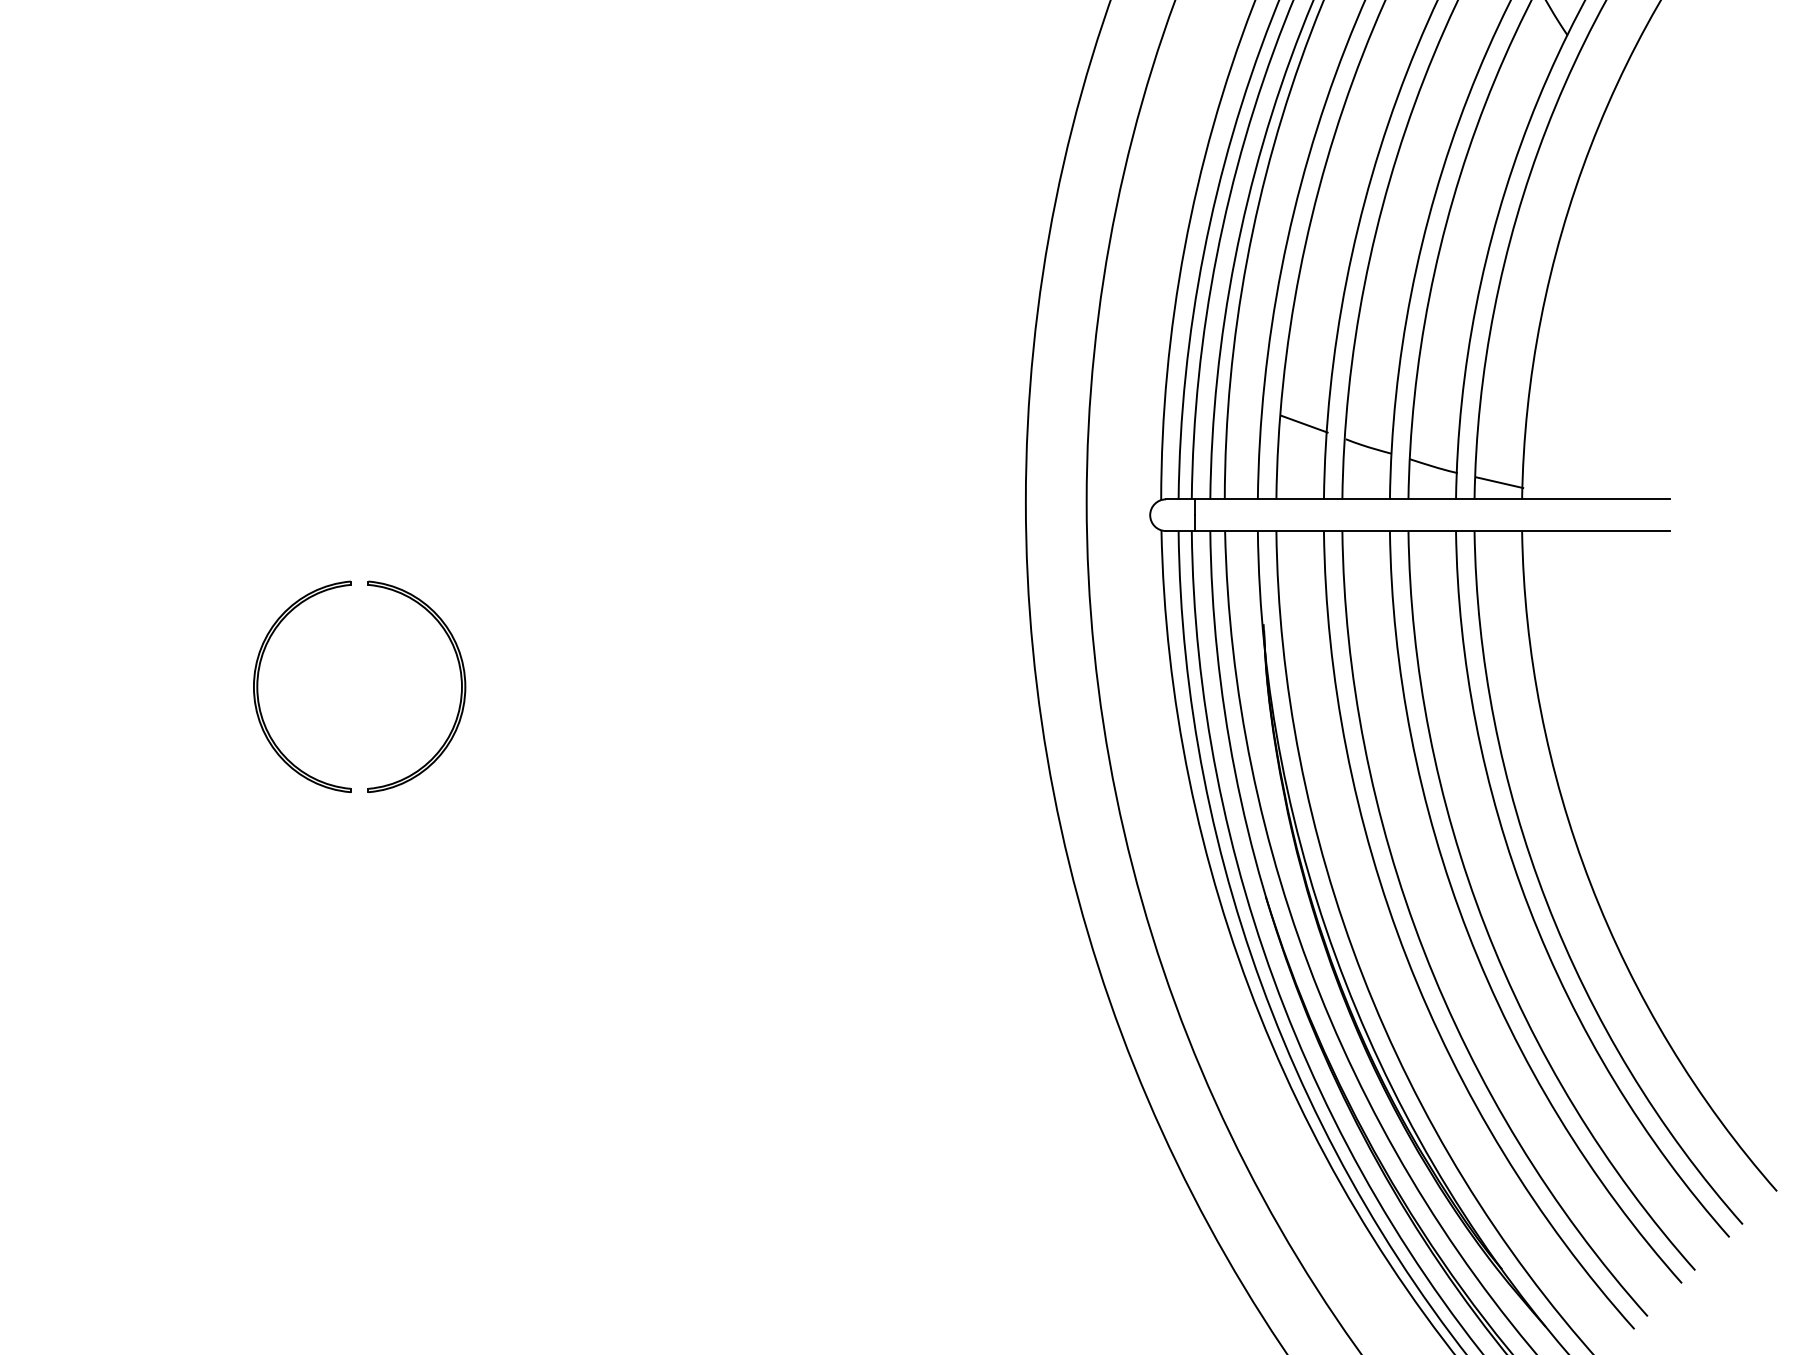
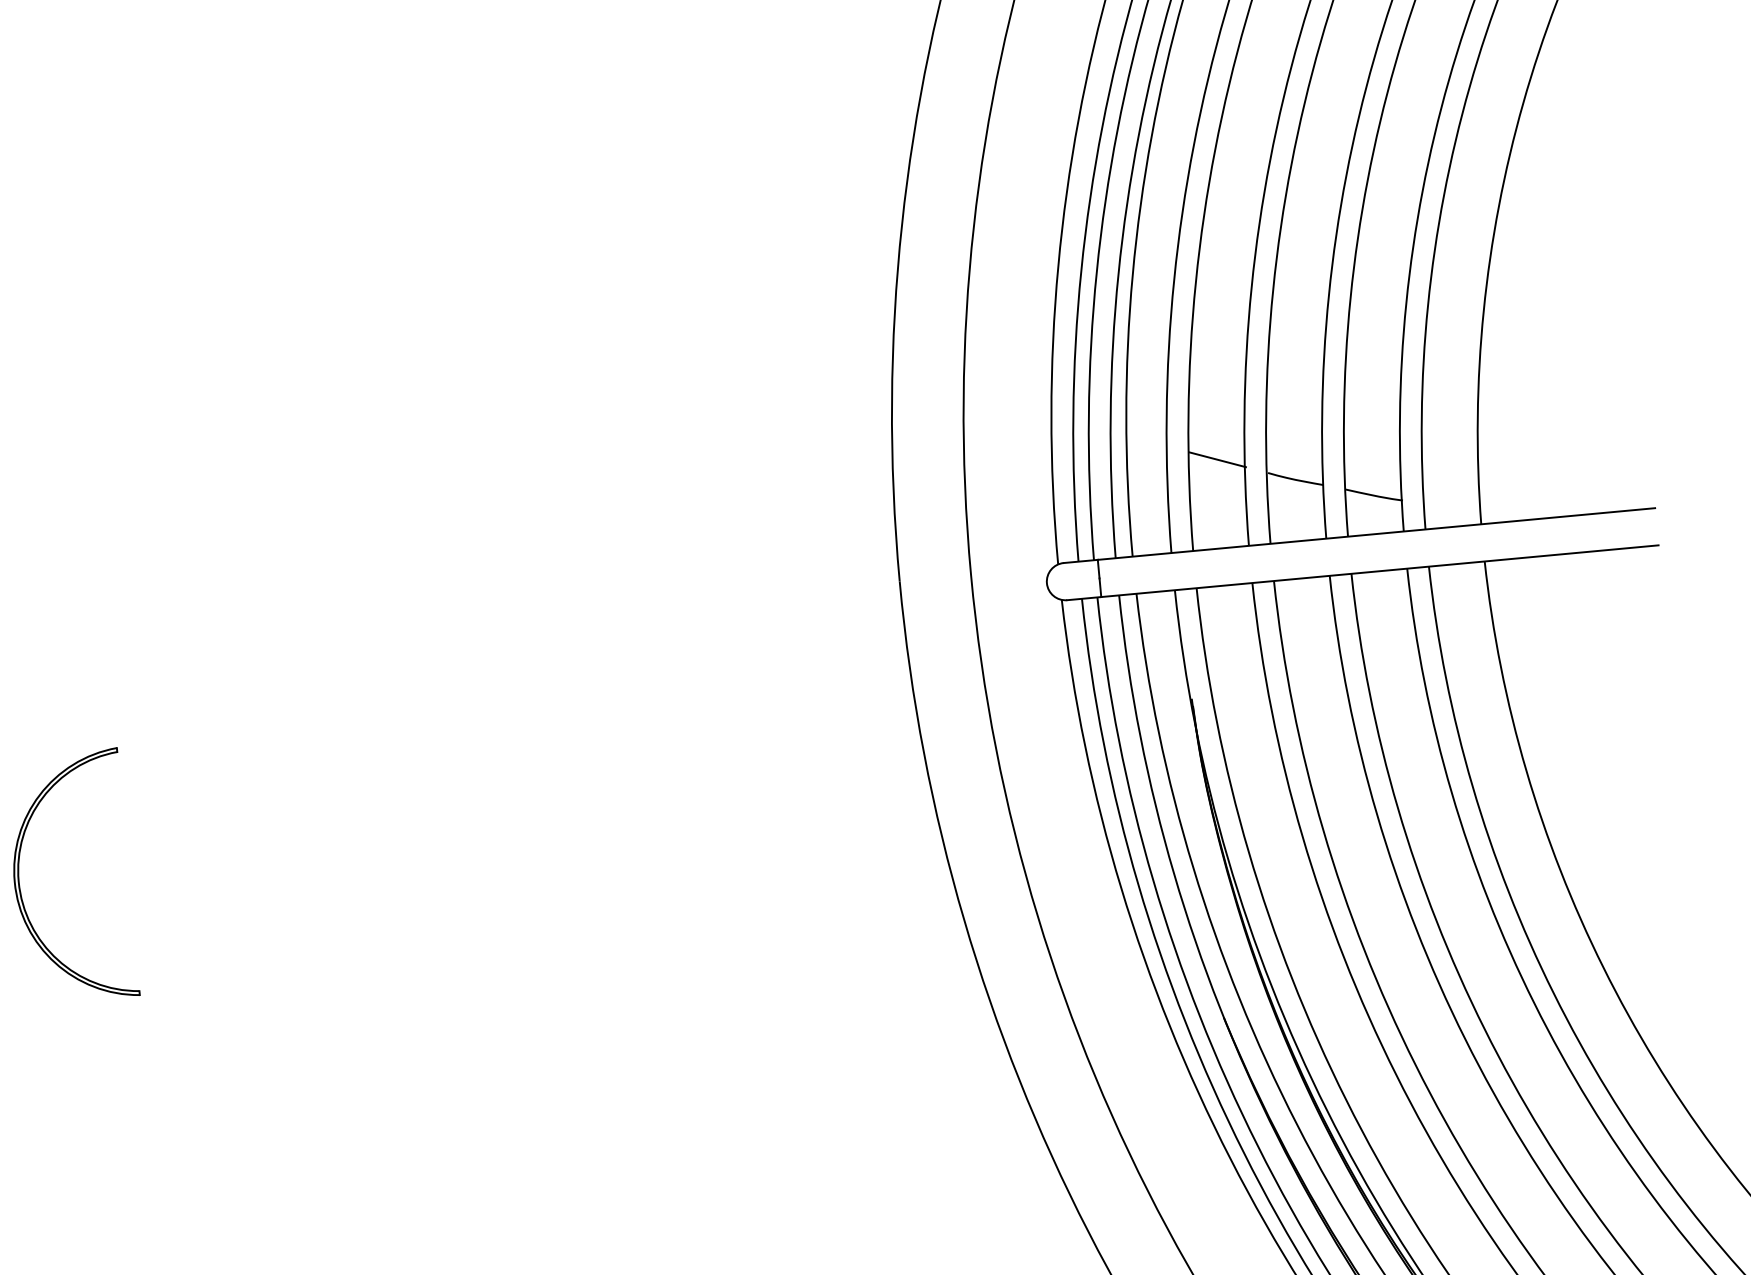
line: (1499, 482) -> (1452, 506), removed
part: (460, 680) -> (256, 852), removed

